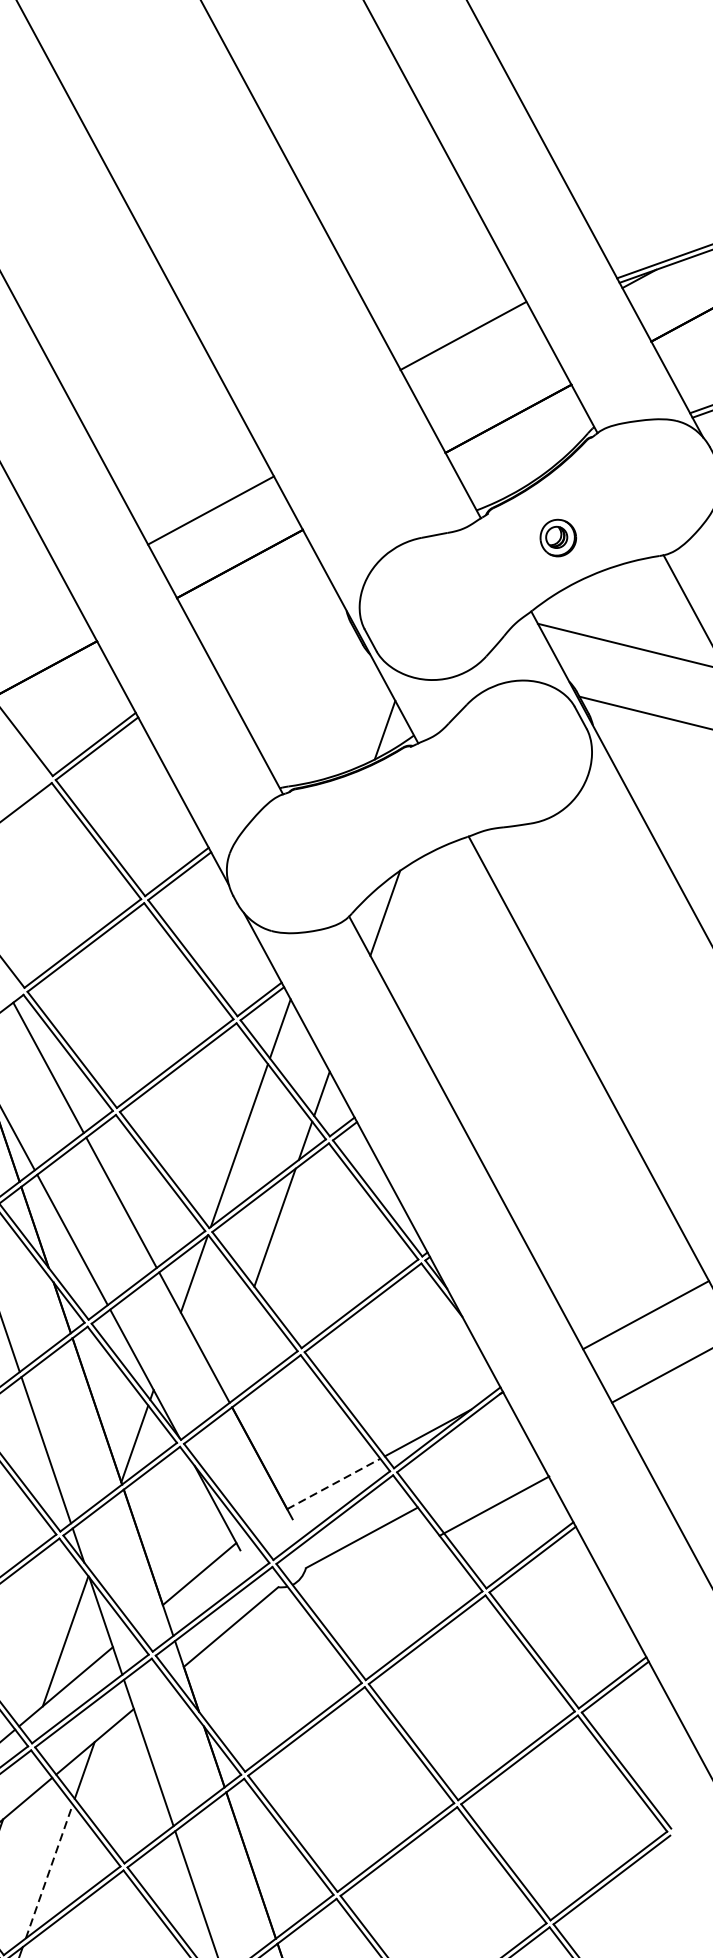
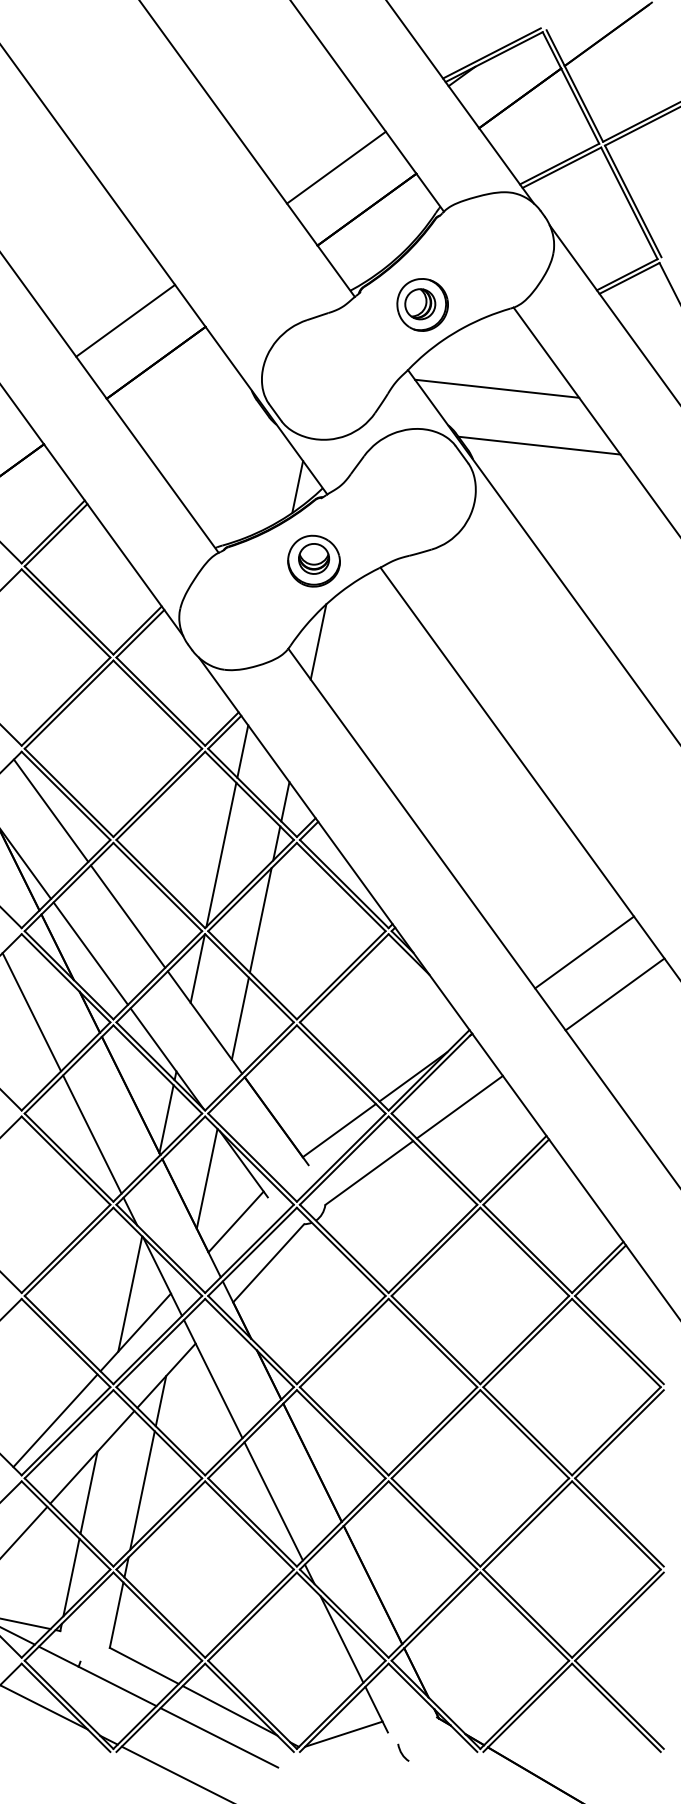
line: (463, 335) -> (336, 167), moved
part: (558, 537) -> (422, 304), size x1.67
part: (392, 817) -> (313, 560), added
line: (235, 1338) -> (239, 1018), added
line: (333, 1483) -> (339, 1130), dashed -> solid
line: (494, 1505) -> (459, 1106), moved
line: (172, 1518) -> (206, 1178), added
line: (49, 1871) -> (142, 1490), dashed -> solid

